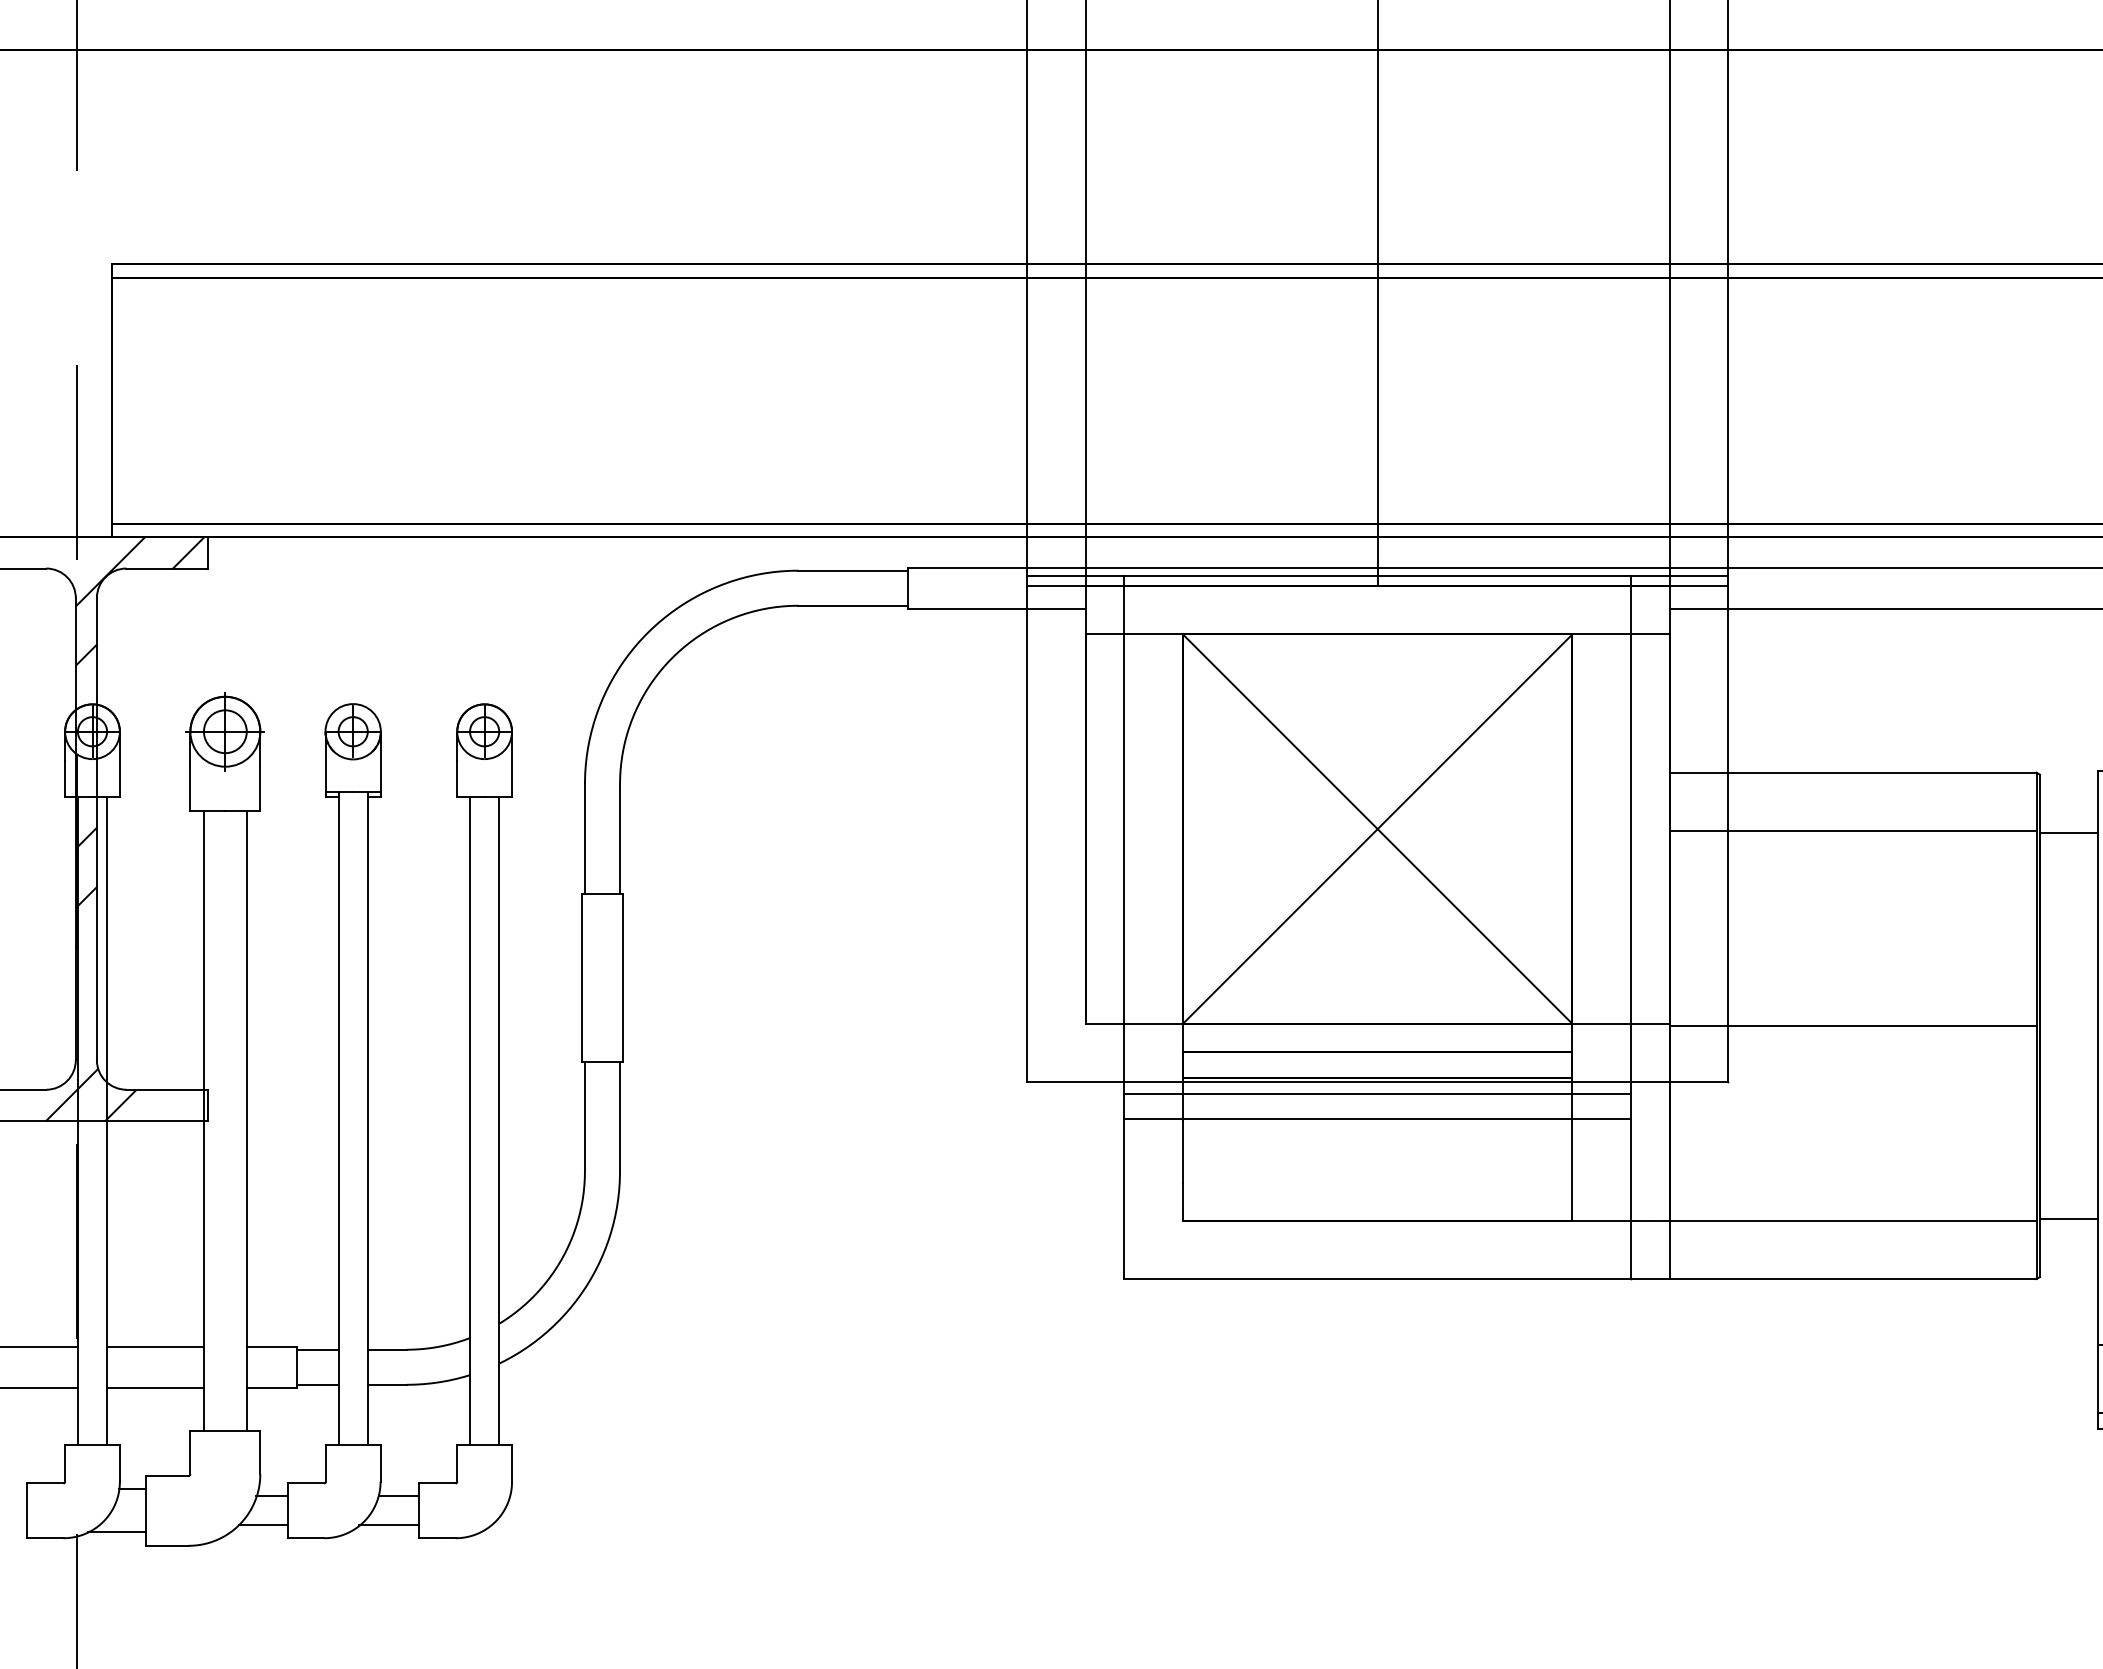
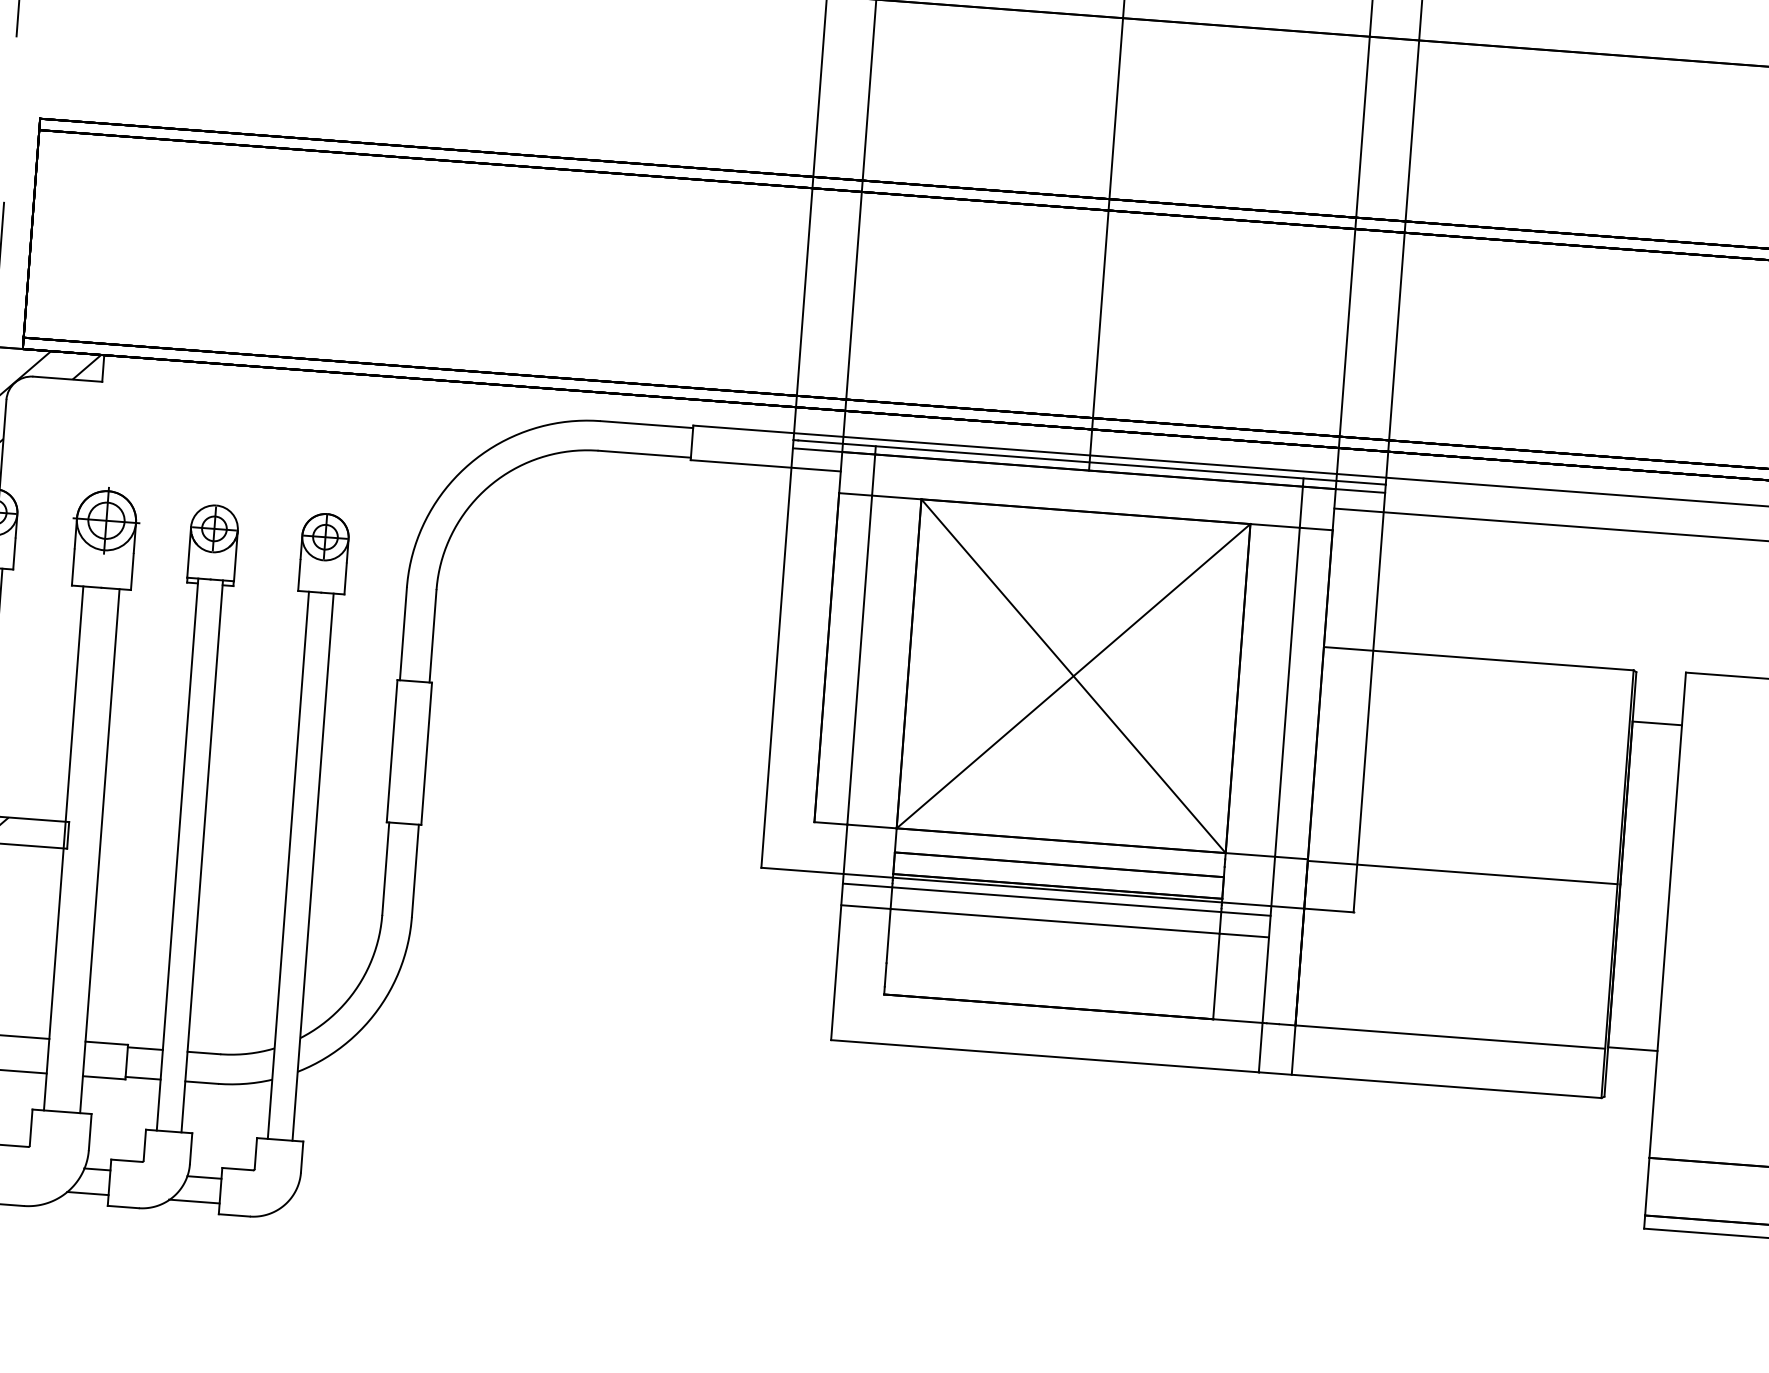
line: (1852, 831) -> (1474, 708), removed

